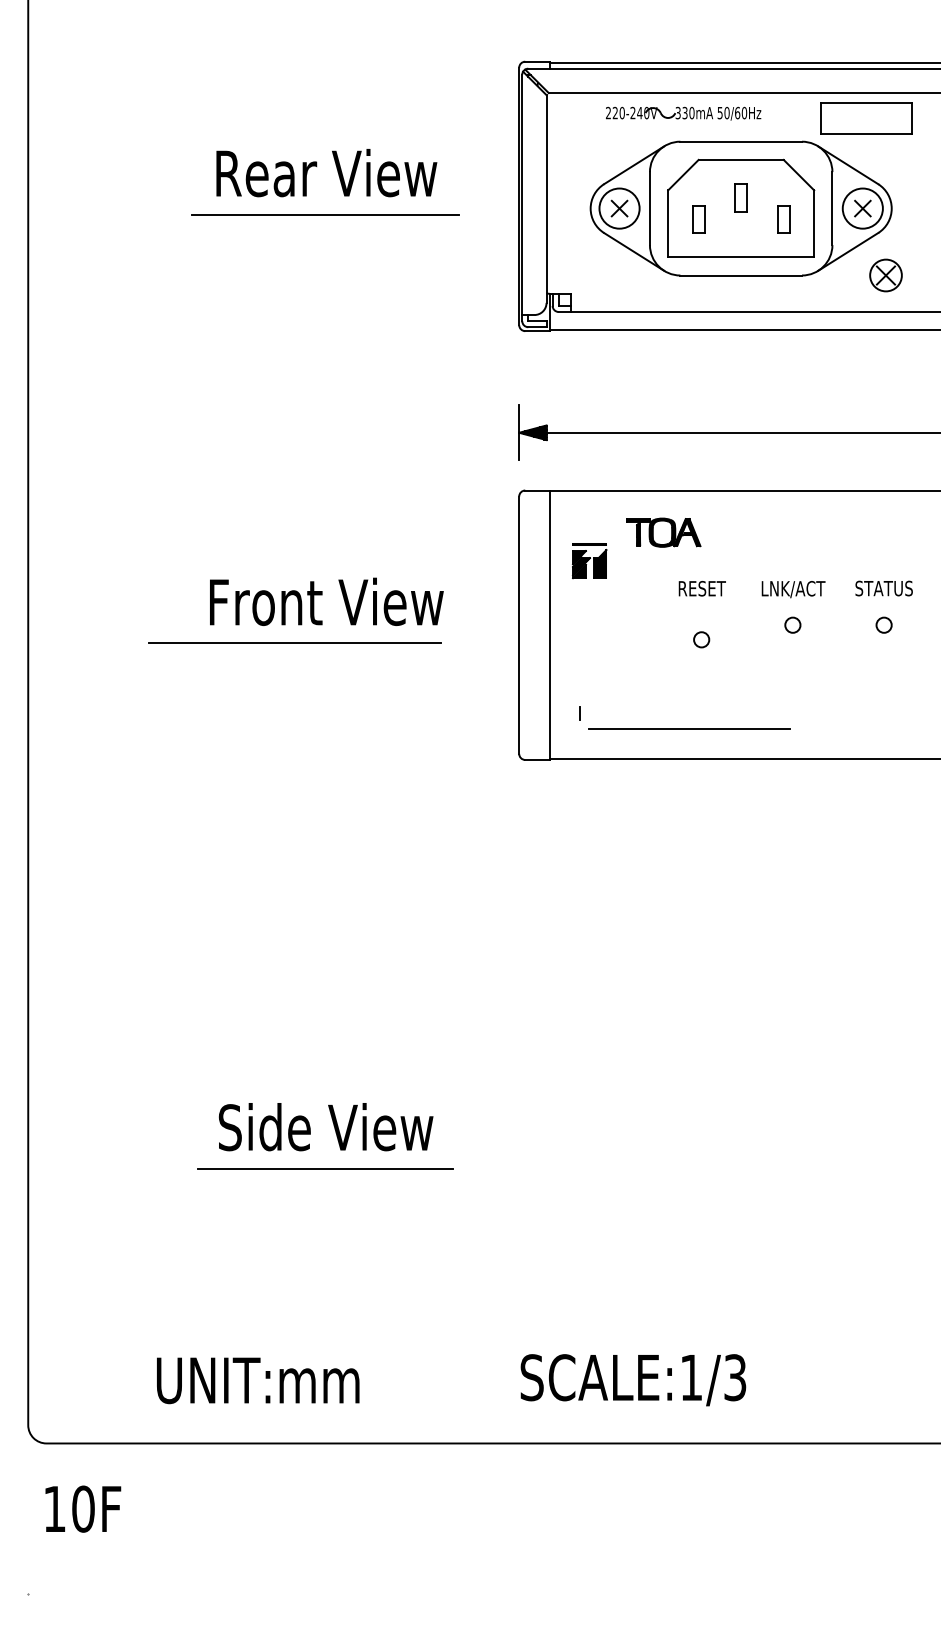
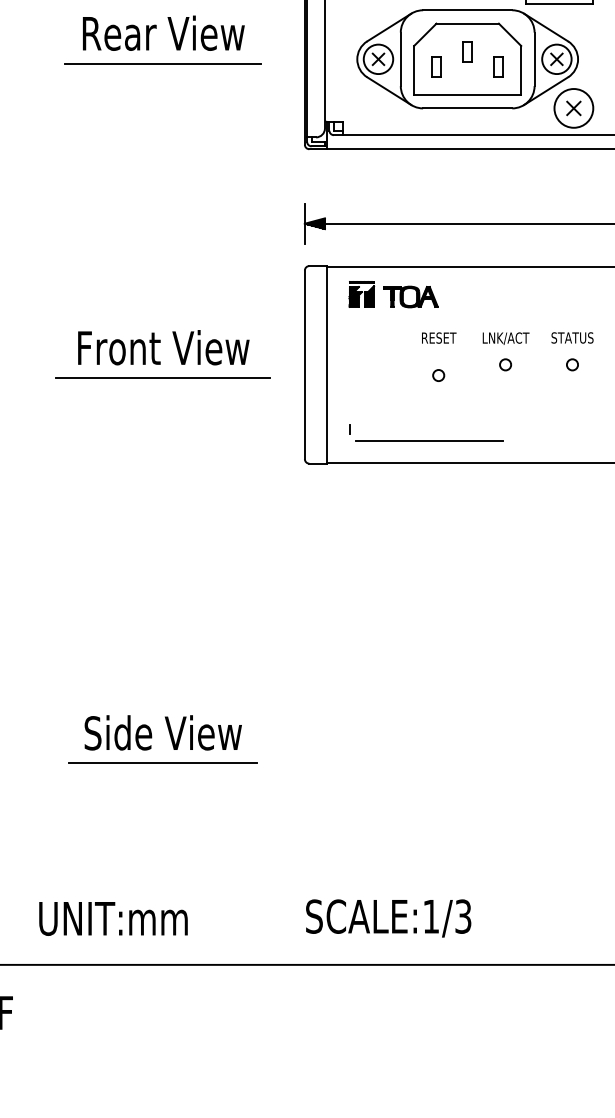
circle: (885, 275) -> (573, 108), size x1.67
part: (589, 561) -> (361, 294), moved
line: (294, 642) -> (162, 377), moved

